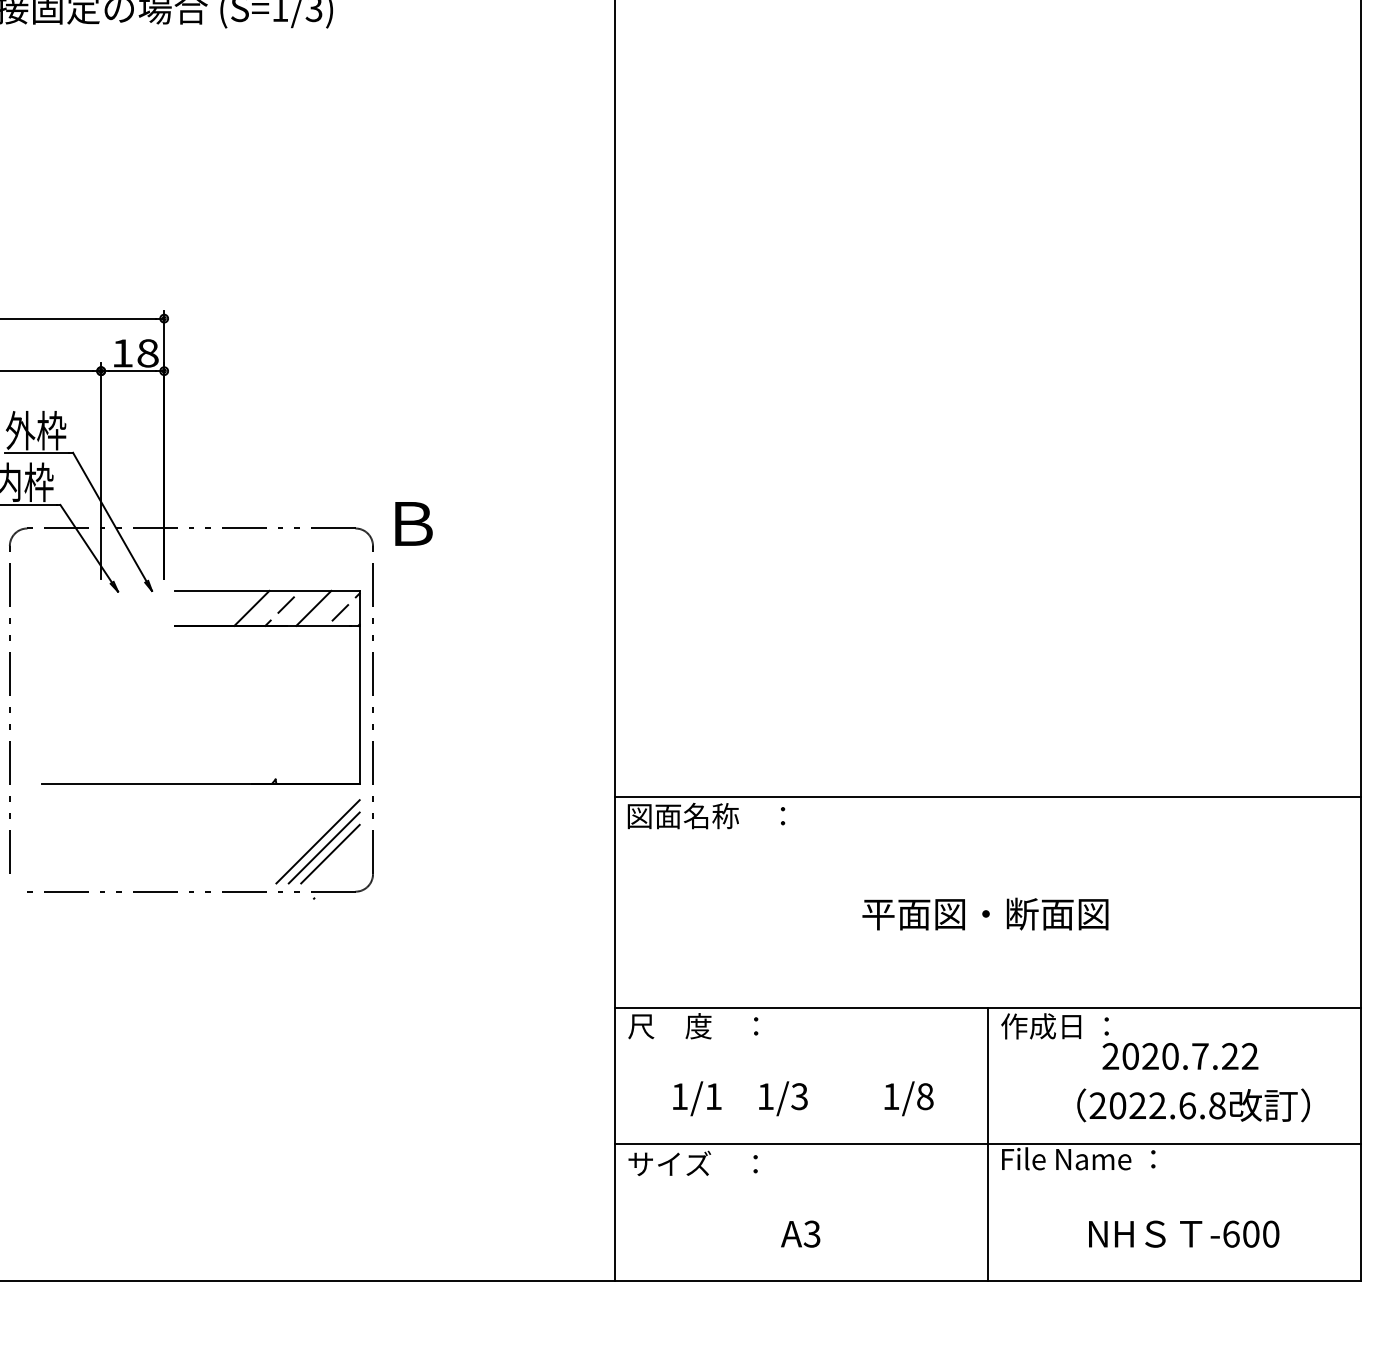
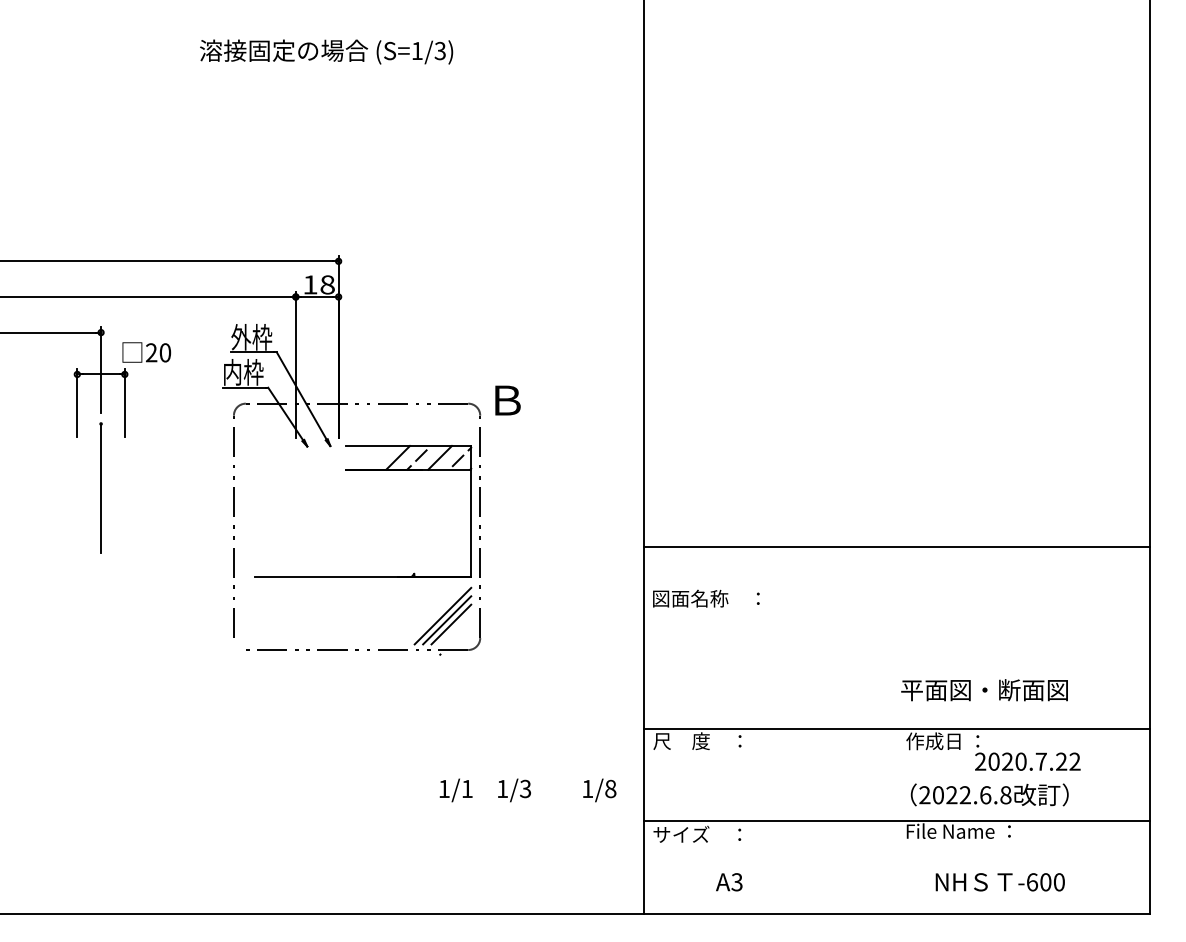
line: (988, 798) -> (897, 547), moved
text: (985, 914) -> (984, 690), moved
text: (802, 1098) -> (527, 790), moved
text: (1193, 1104) -> (989, 794), moved
line: (988, 1143) -> (897, 820), removed
text: (801, 1234) -> (729, 882), moved
text: (1182, 1234) -> (999, 882), moved

